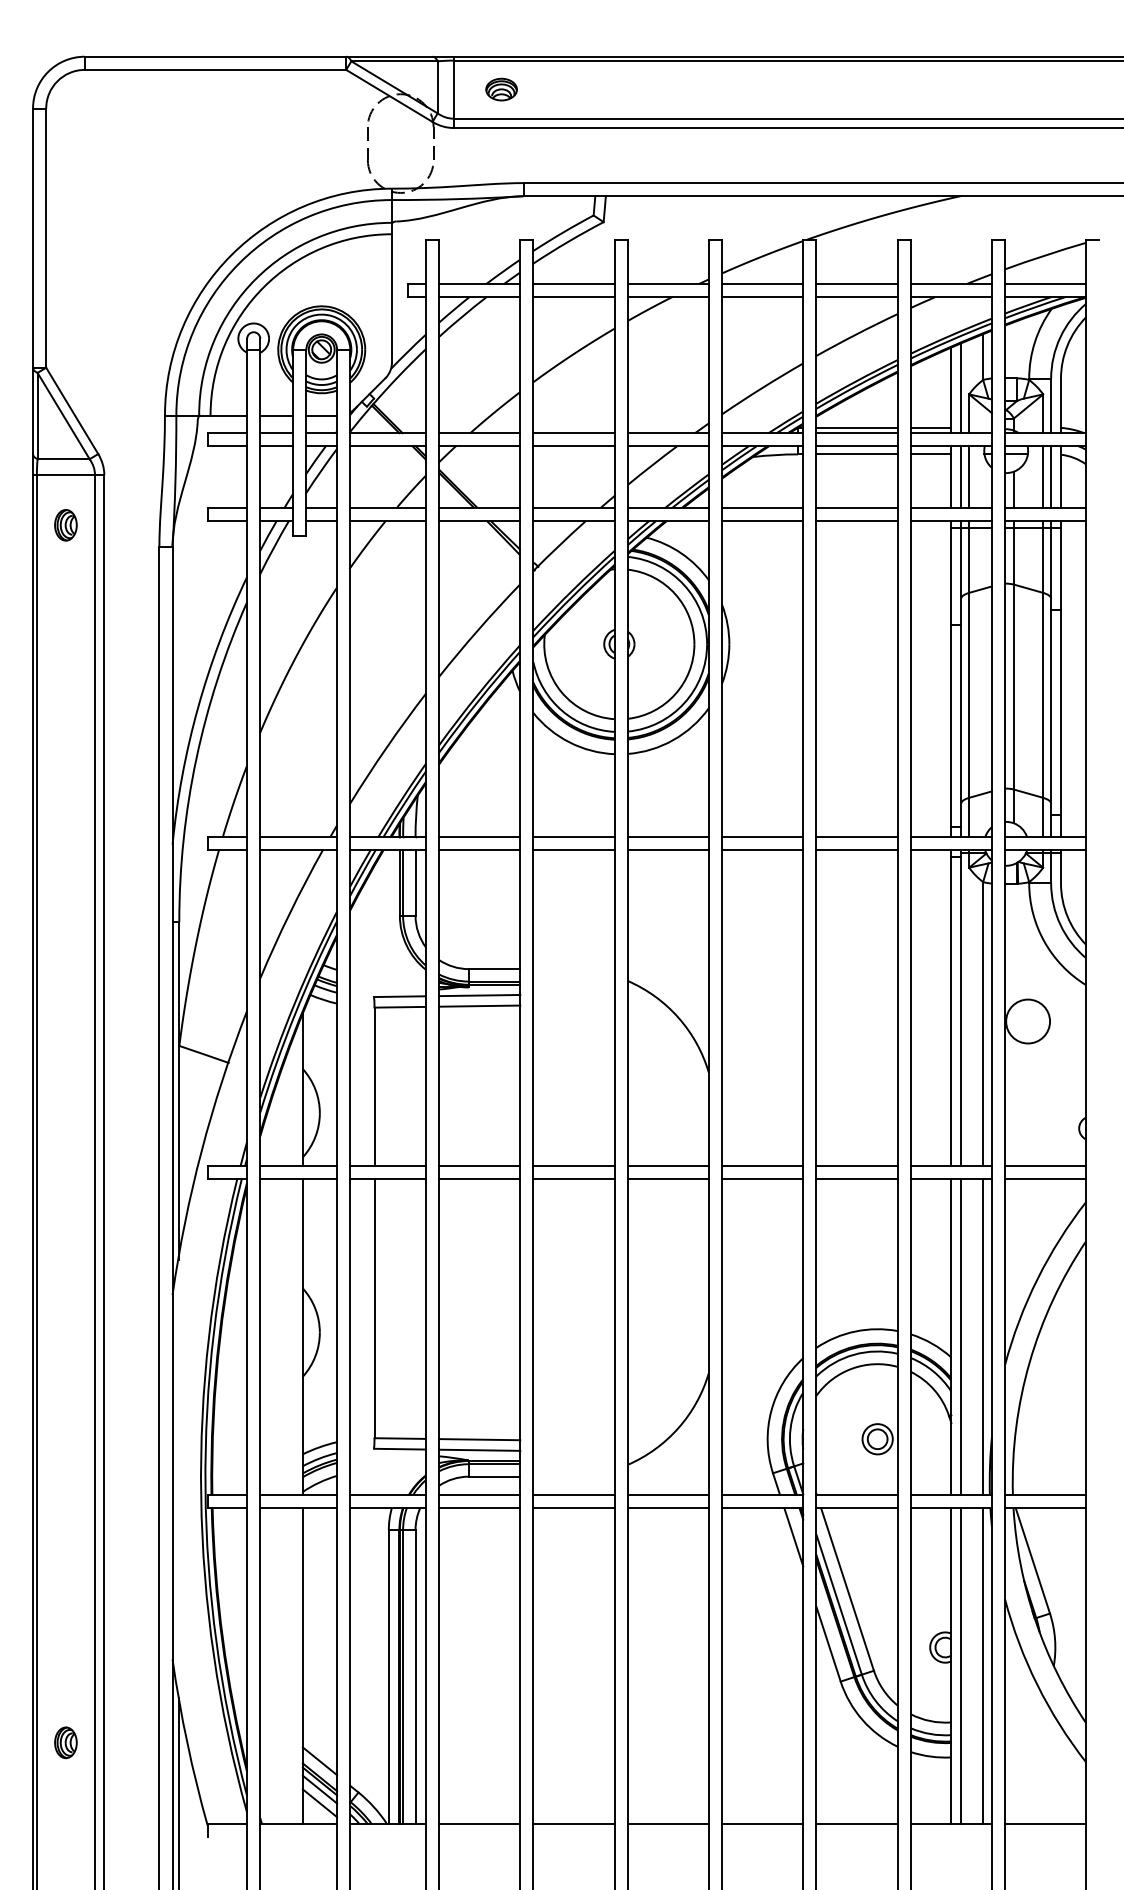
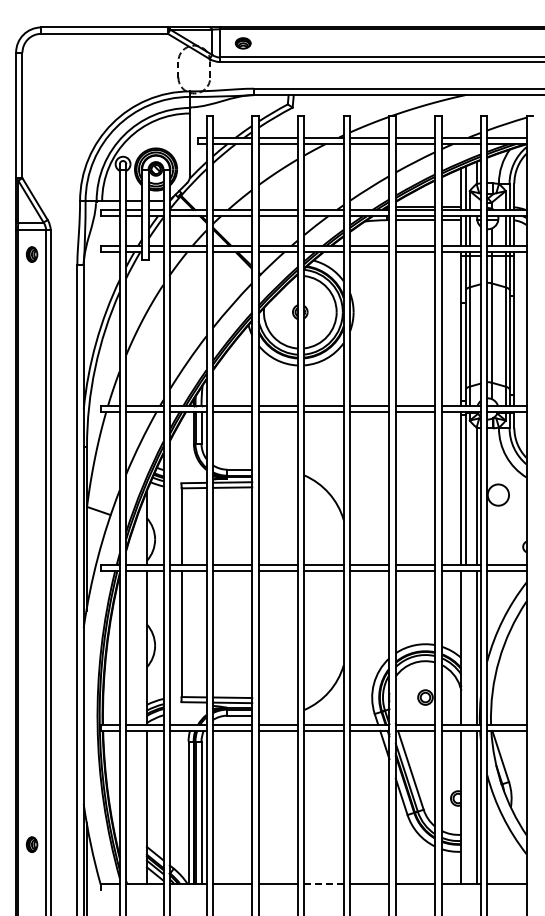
line: (960, 1335) -> (465, 647), removed
line: (960, 1666) -> (465, 807), removed
line: (669, 1824) -> (324, 884), solid -> dashed

